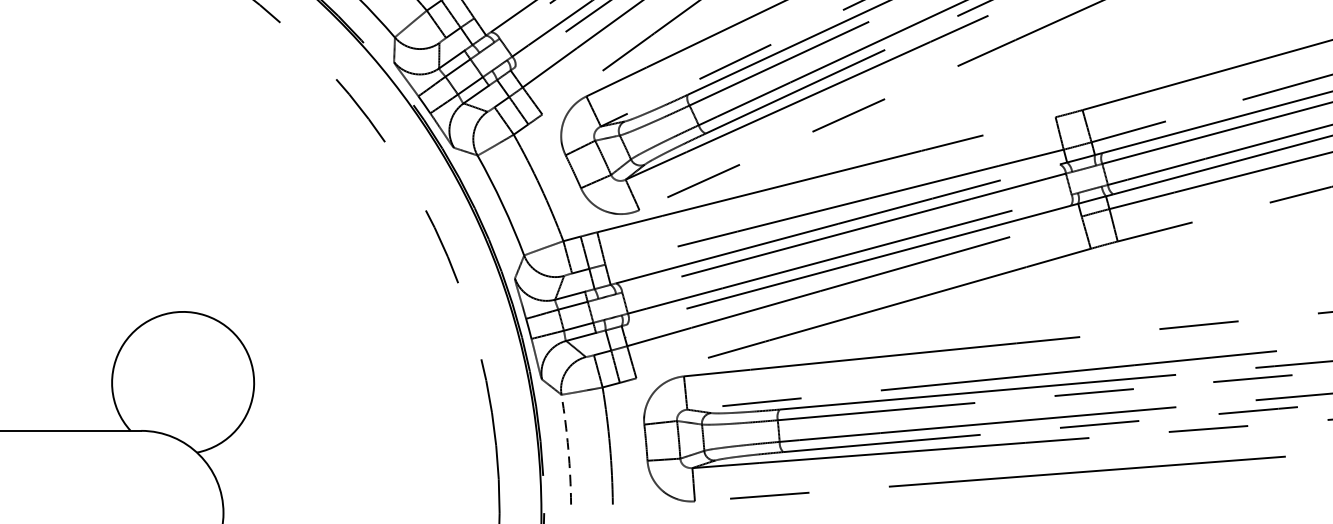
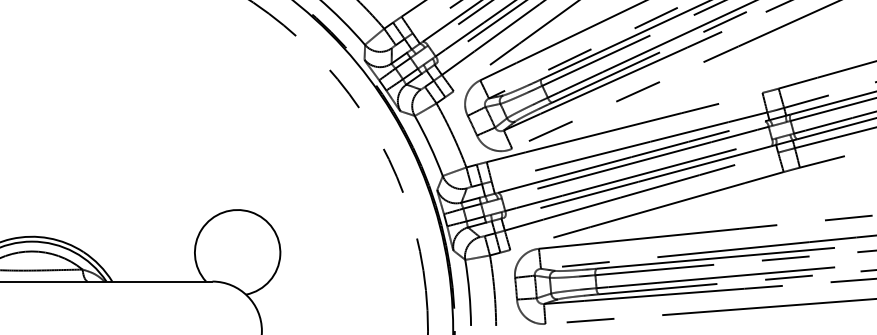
arc: (568, 449) -> (469, 292), dashed -> solid

